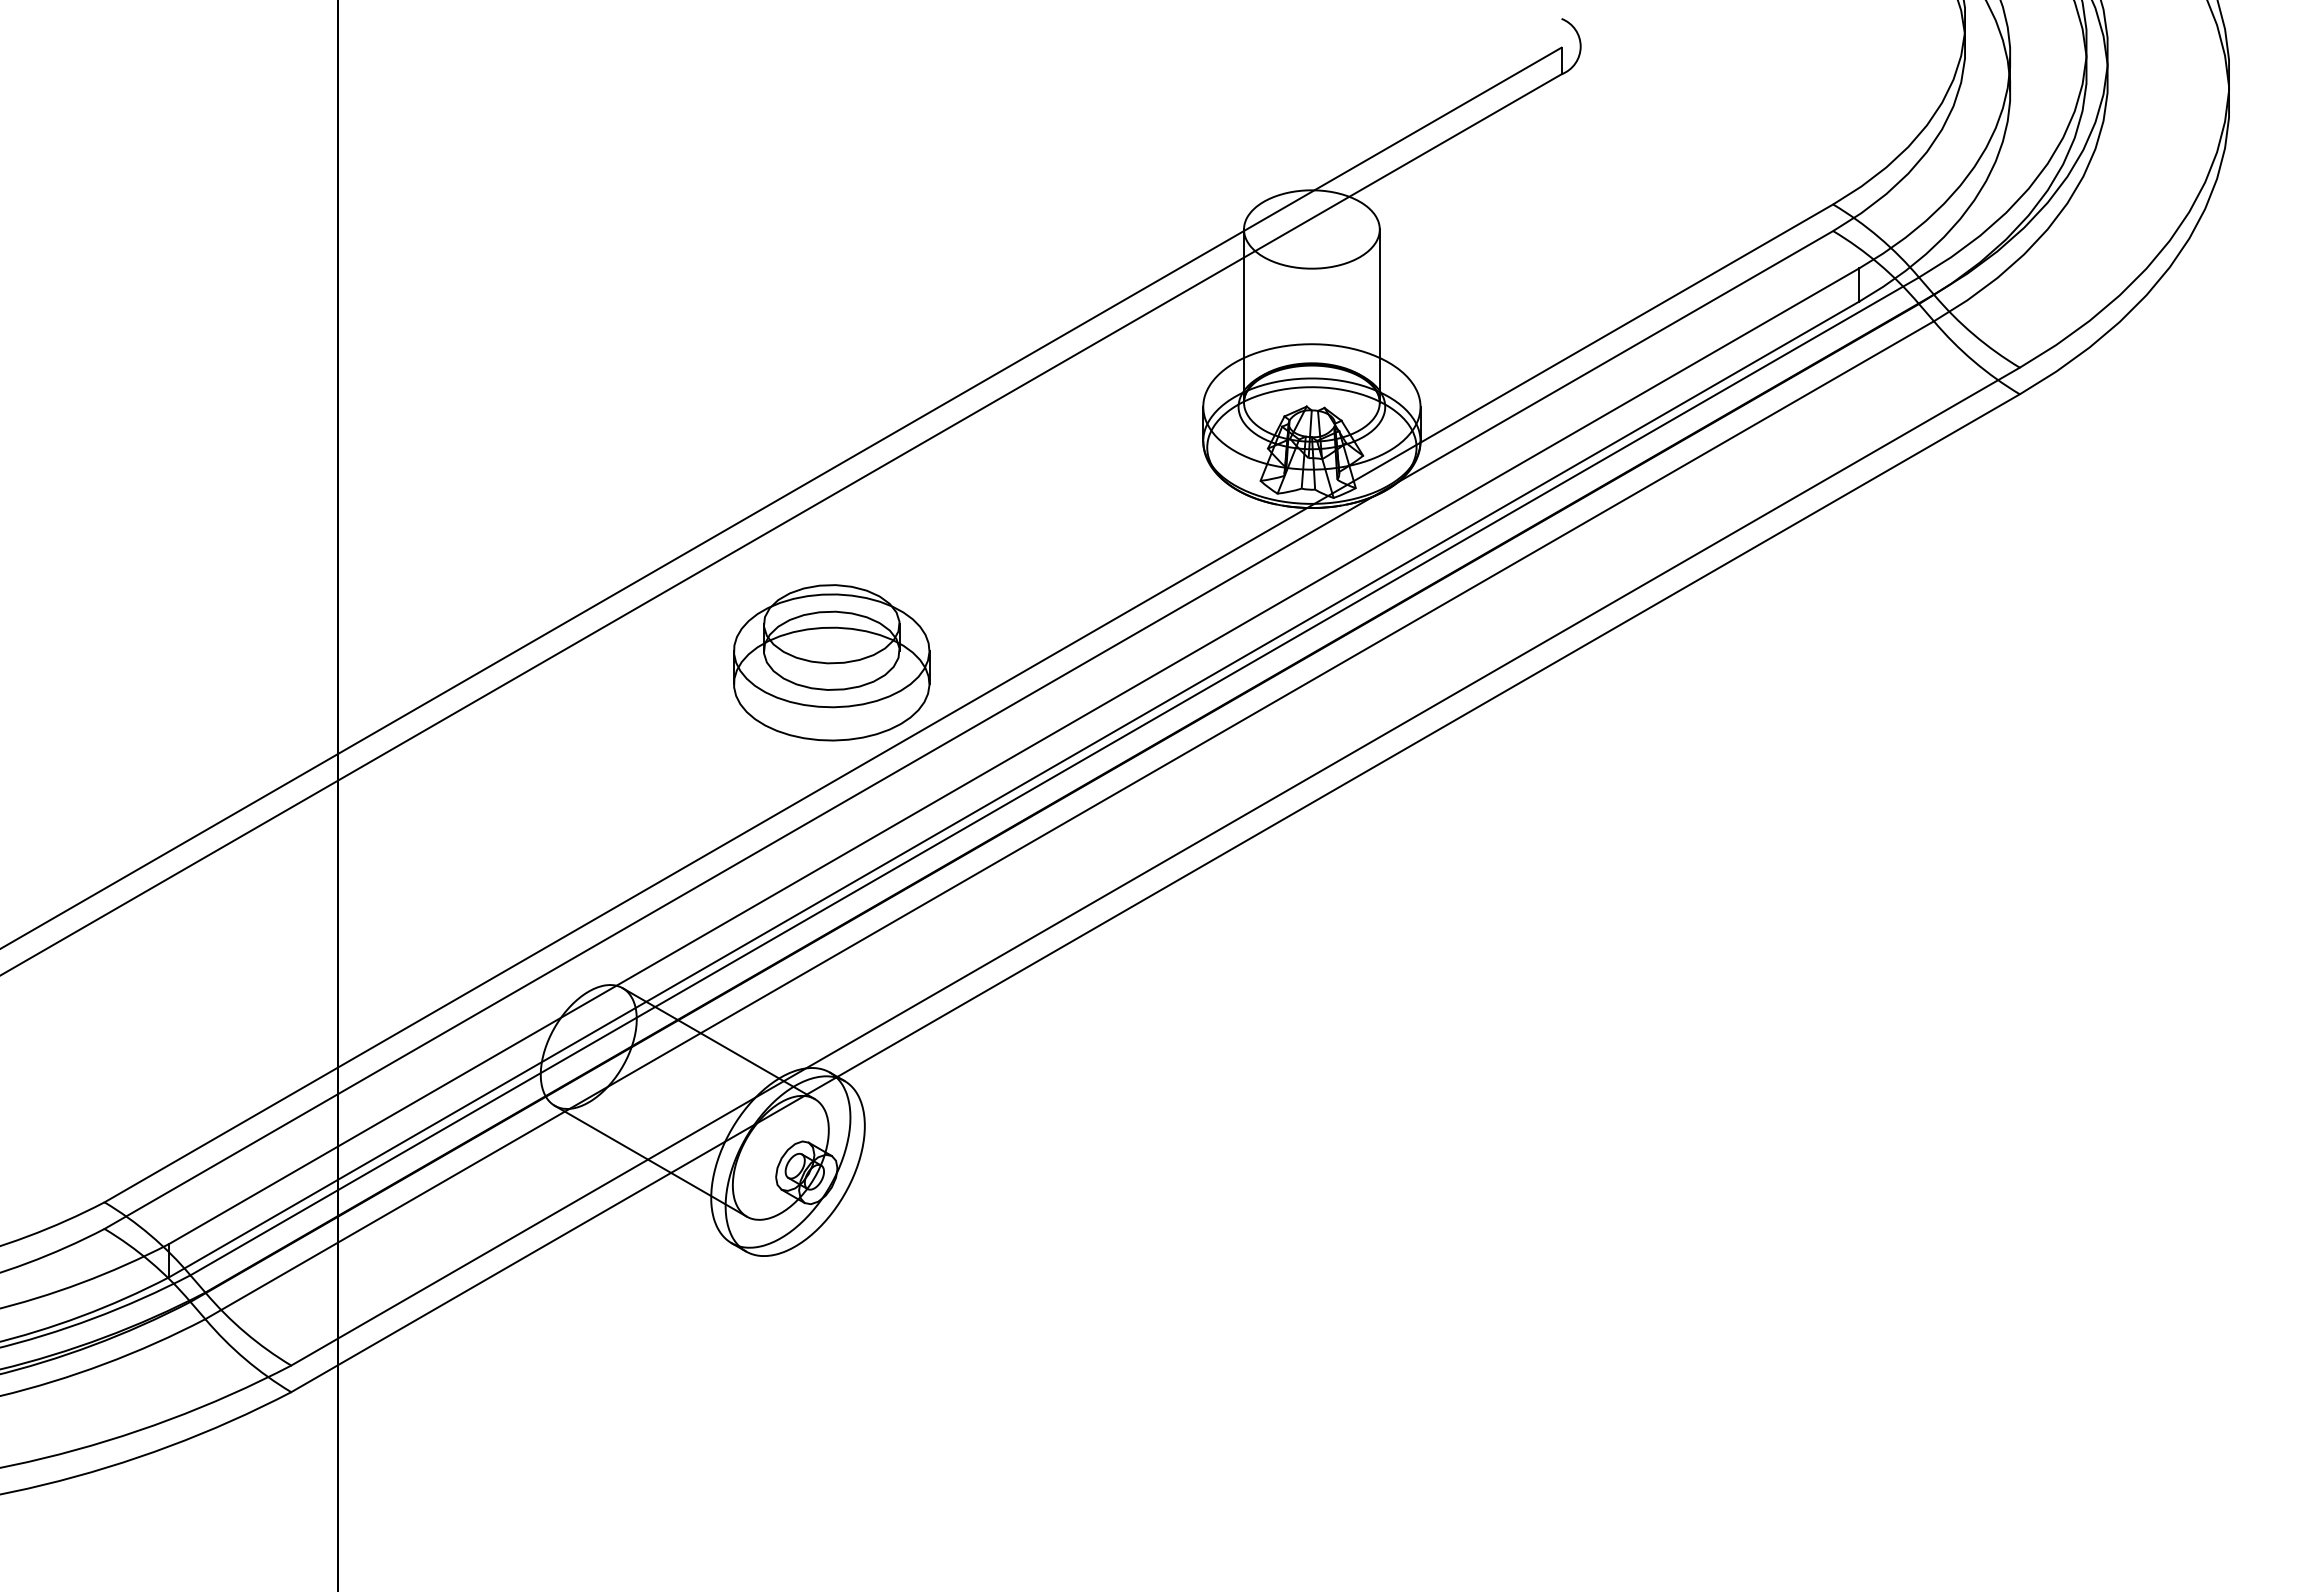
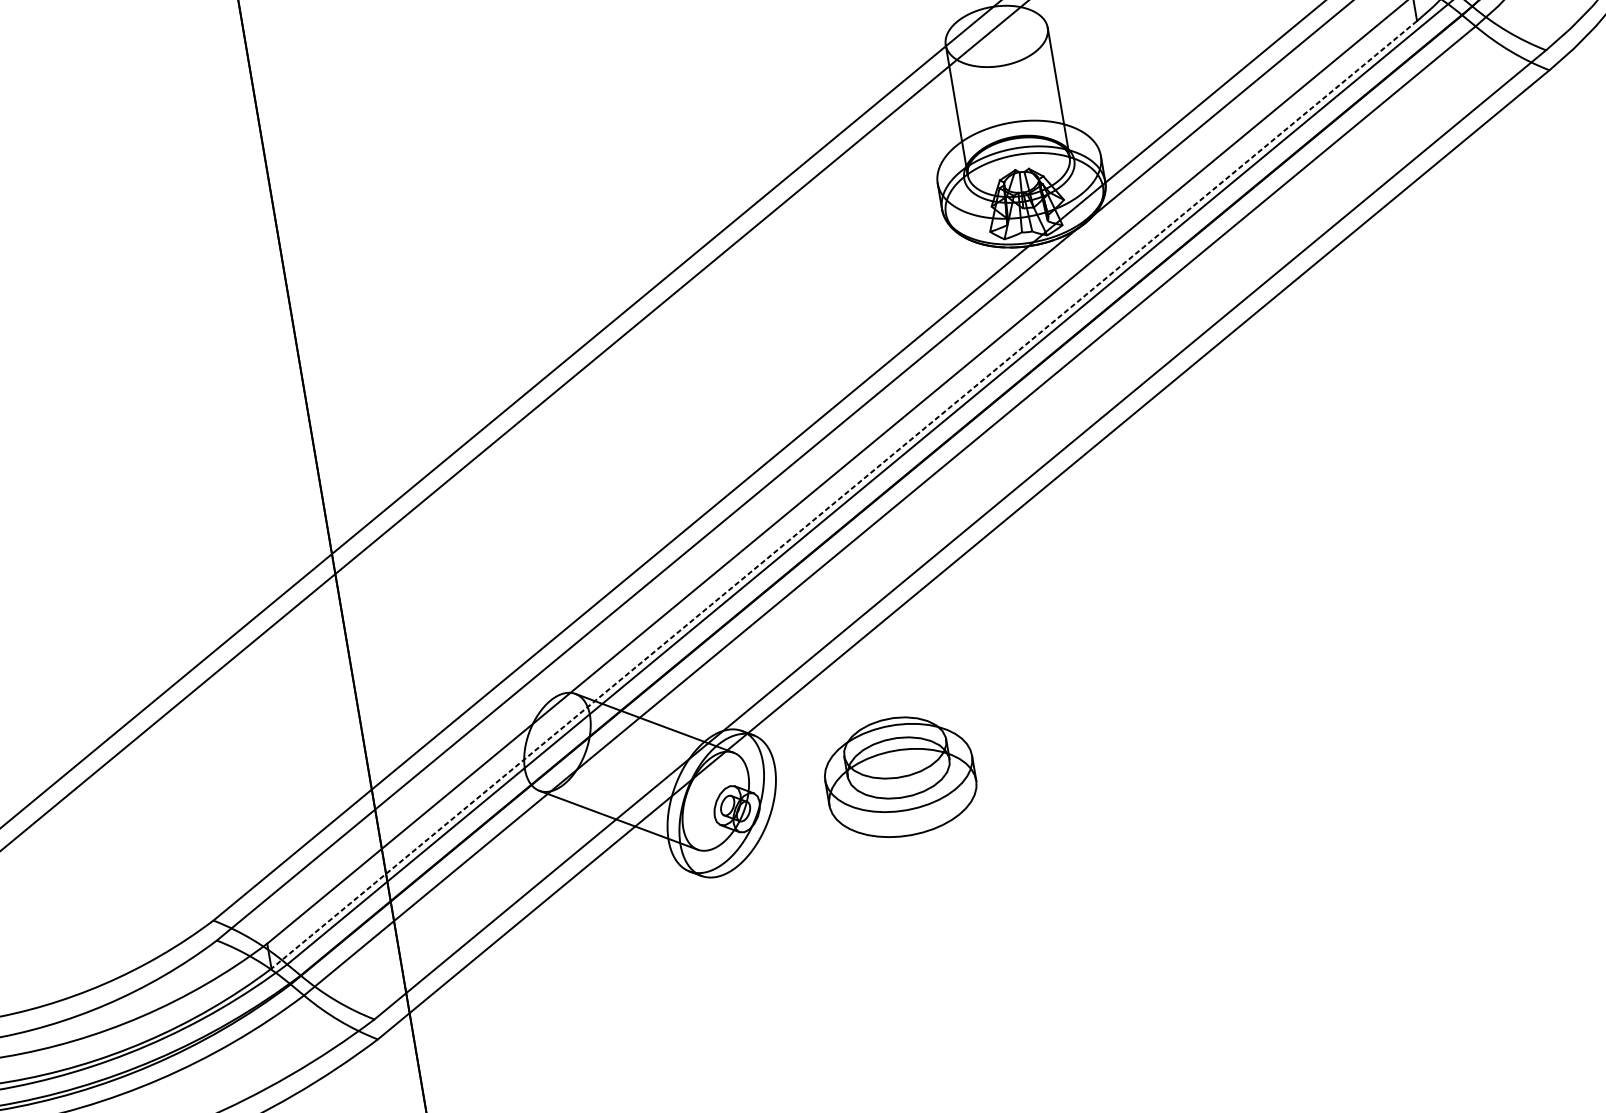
part: (831, 662) -> (899, 776), moved
line: (1014, 789) -> (844, 494), solid -> dashed

